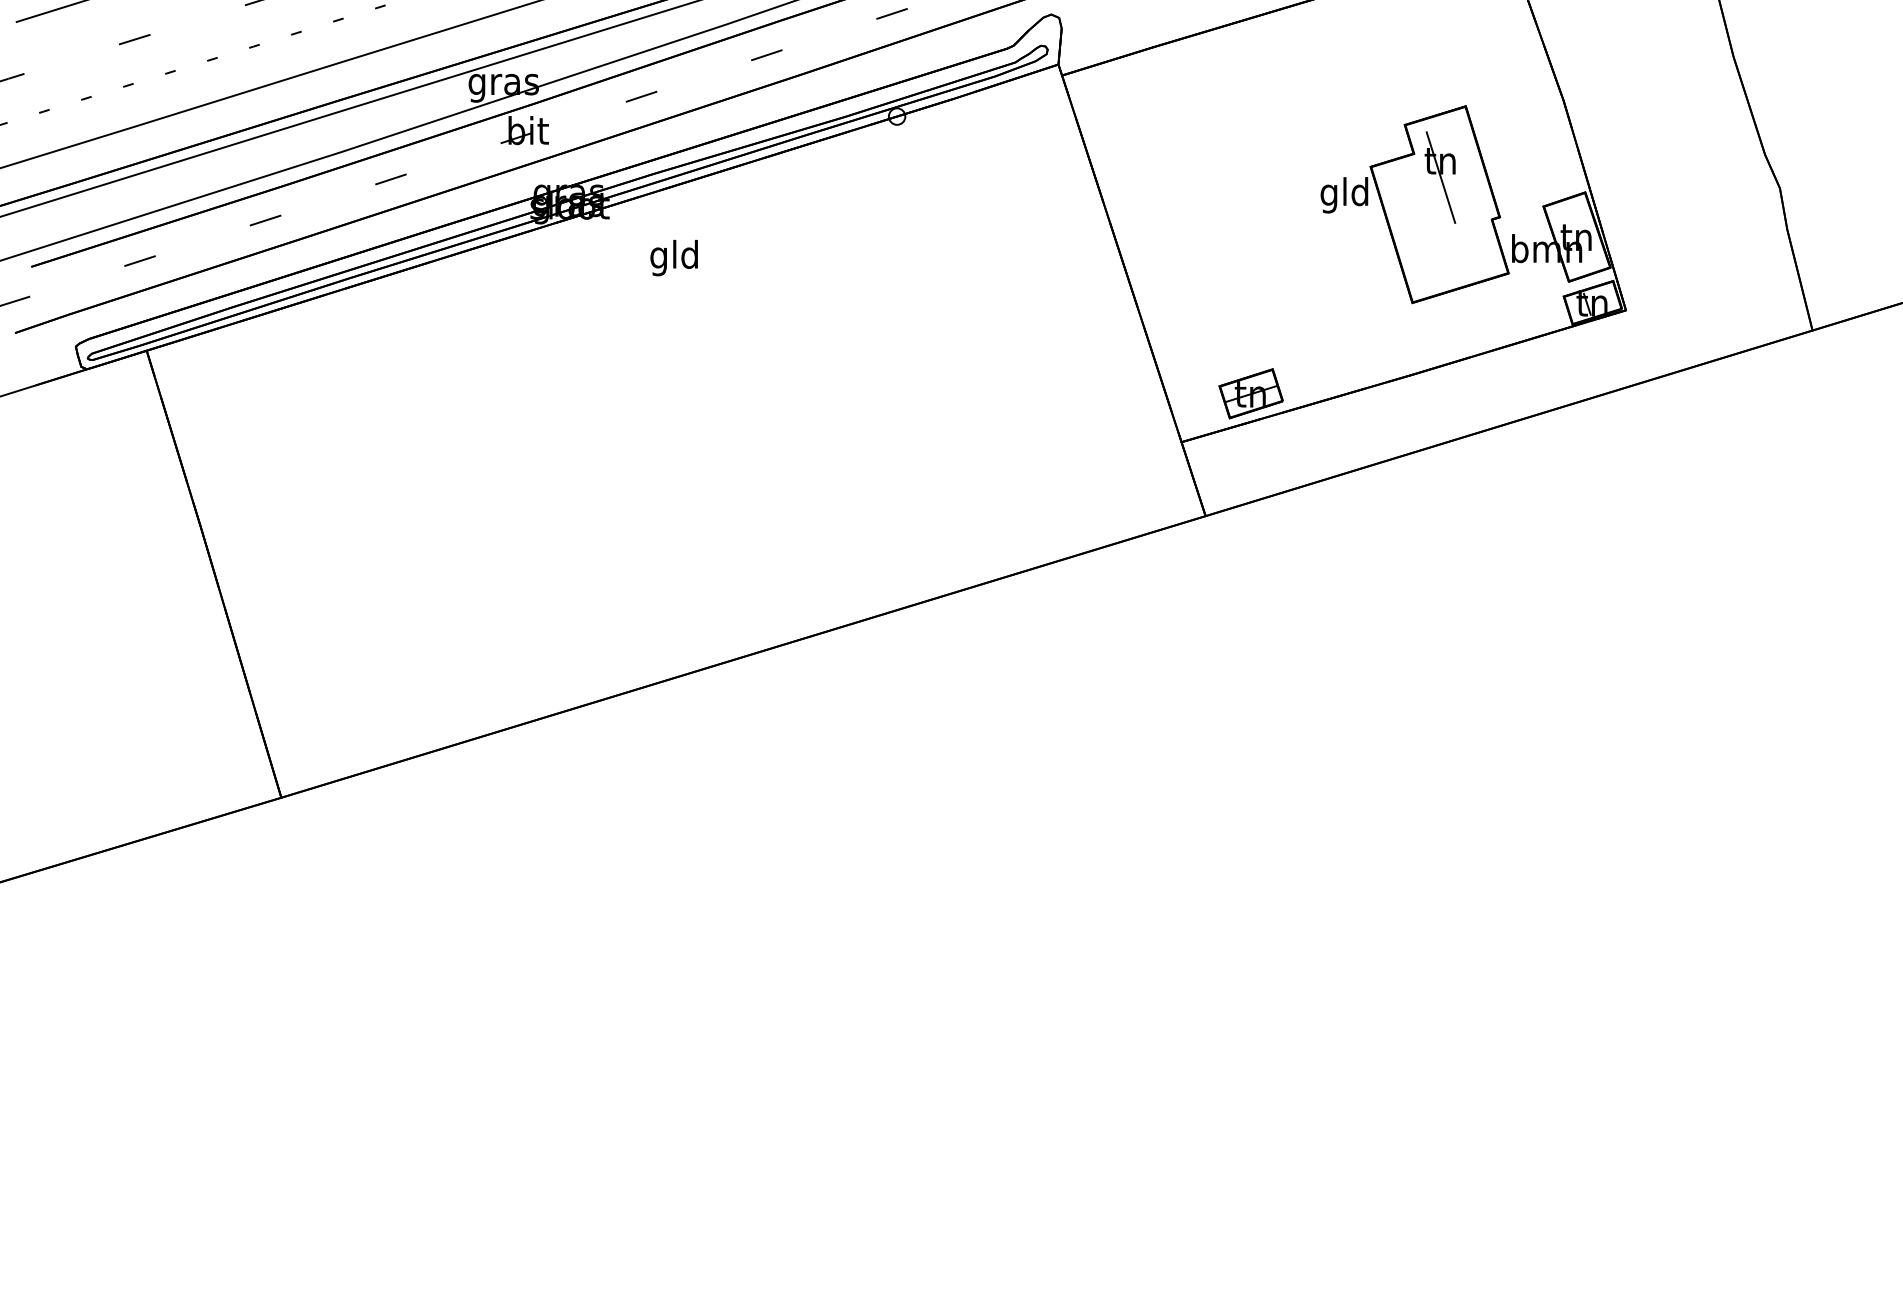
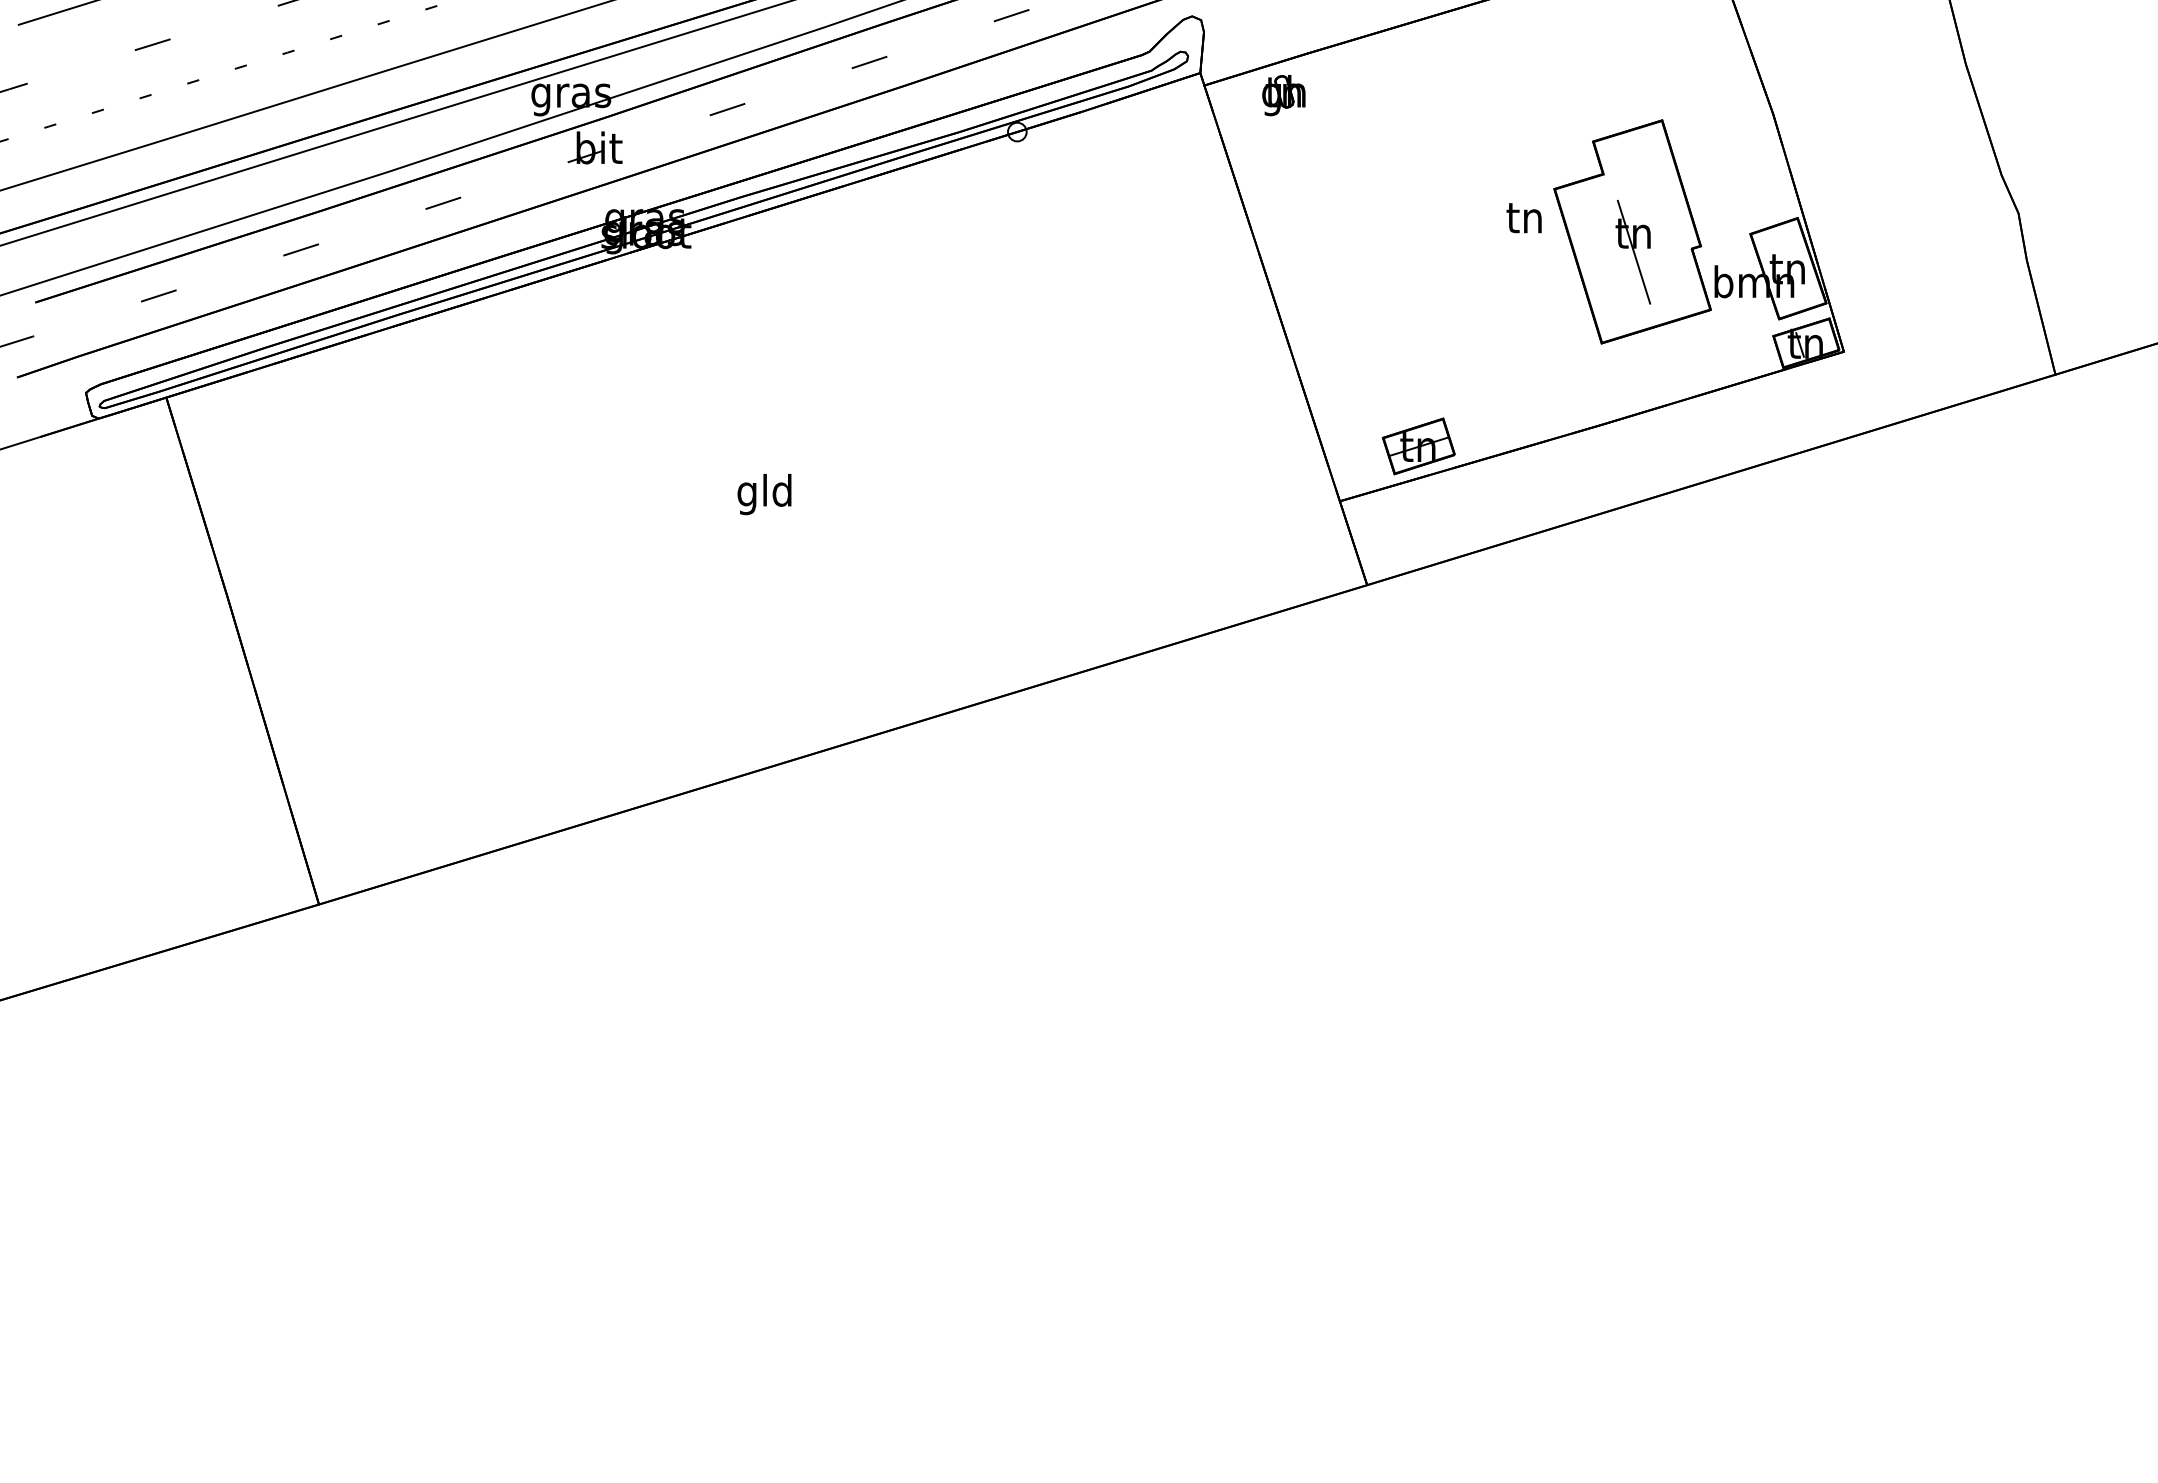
part: (1131, 84) -> (1283, 95), added
part: (1440, 176) -> (1633, 251), moved
text: (1344, 194) -> (1524, 220), gld -> tn
text: (674, 258) -> (764, 494), moved

